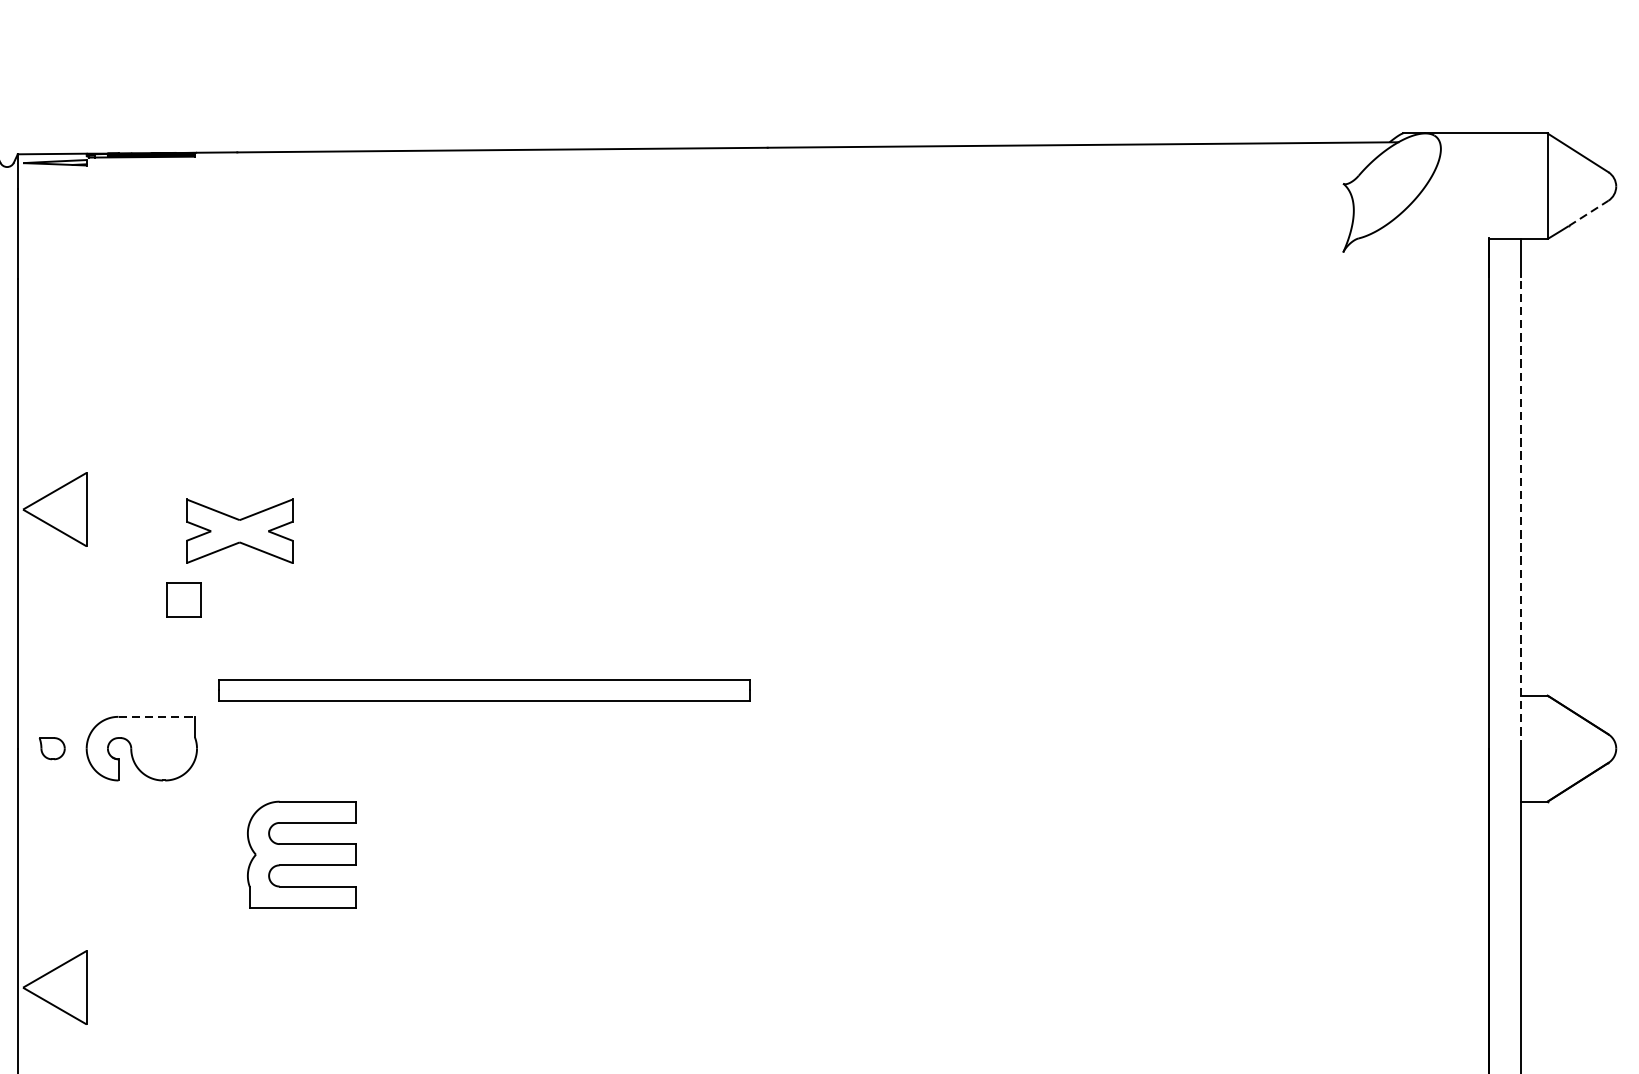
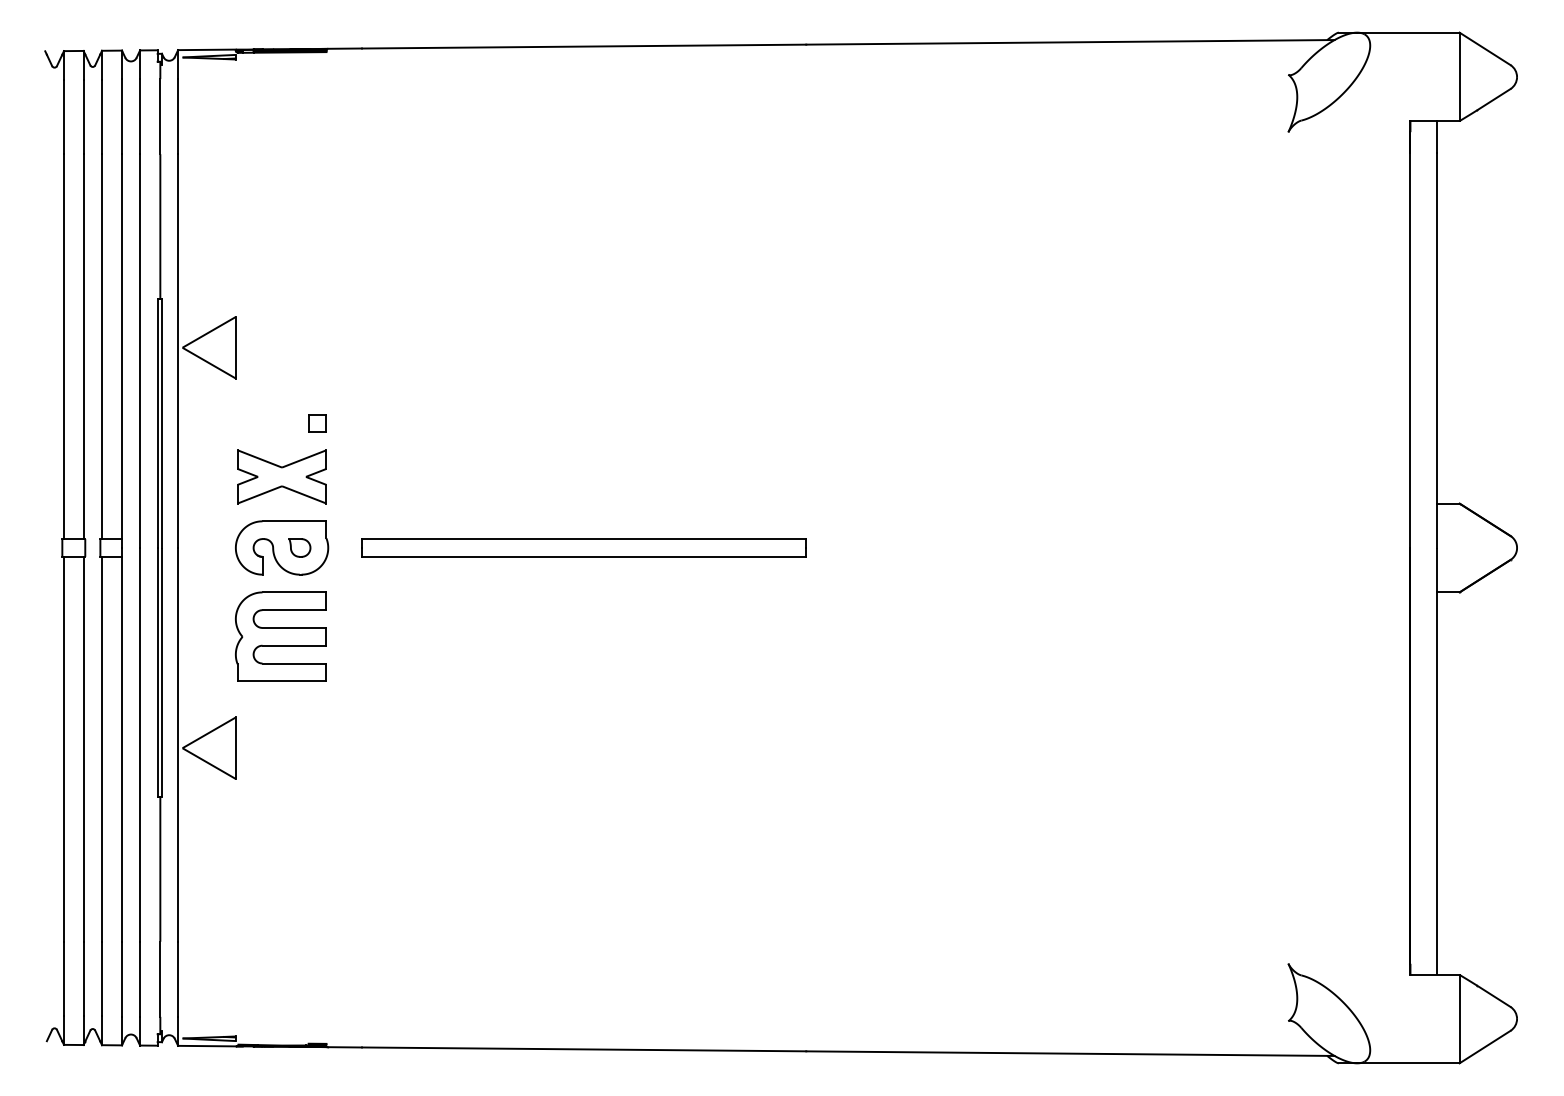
line: (1588, 213) -> (1493, 99), dashed -> solid
line: (1521, 512) -> (1437, 350), dashed -> solid
part: (239, 530) -> (281, 476), moved
part: (184, 600) -> (317, 423), size x0.62
part: (483, 689) -> (583, 547), moved
line: (156, 717) -> (294, 521), dashed -> solid
part: (51, 748) -> (299, 547), moved
part: (301, 854) -> (280, 636), moved

